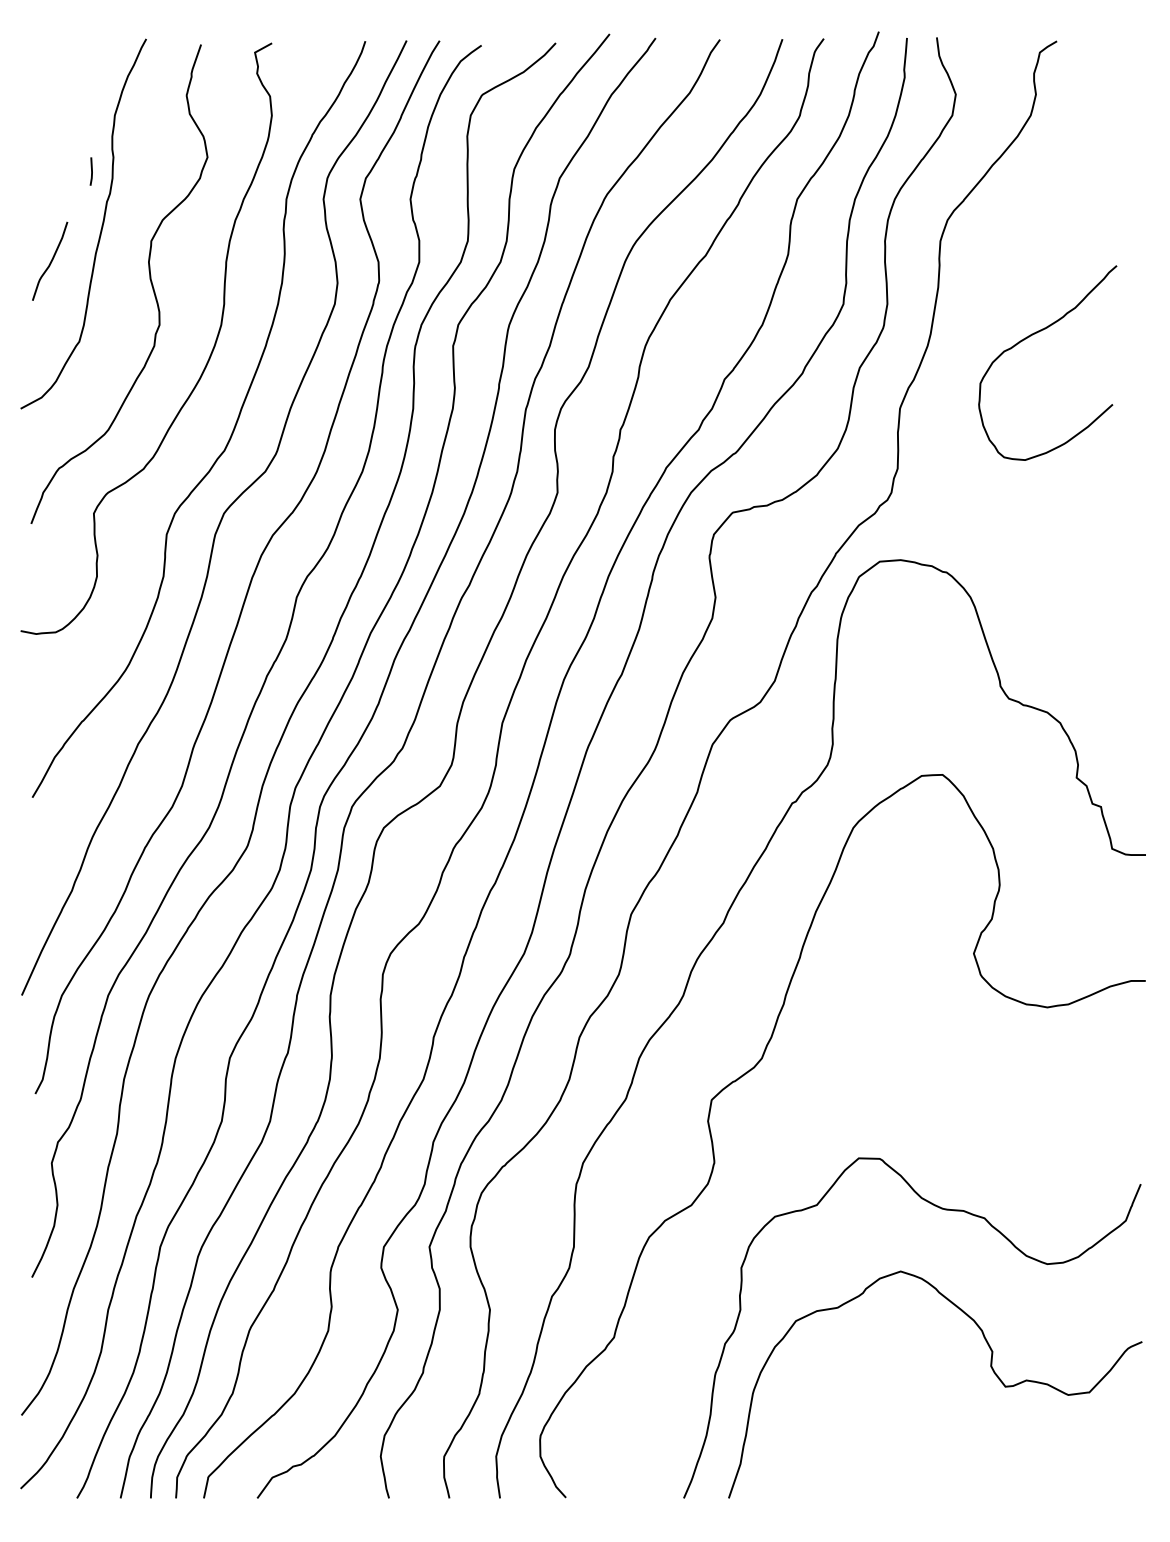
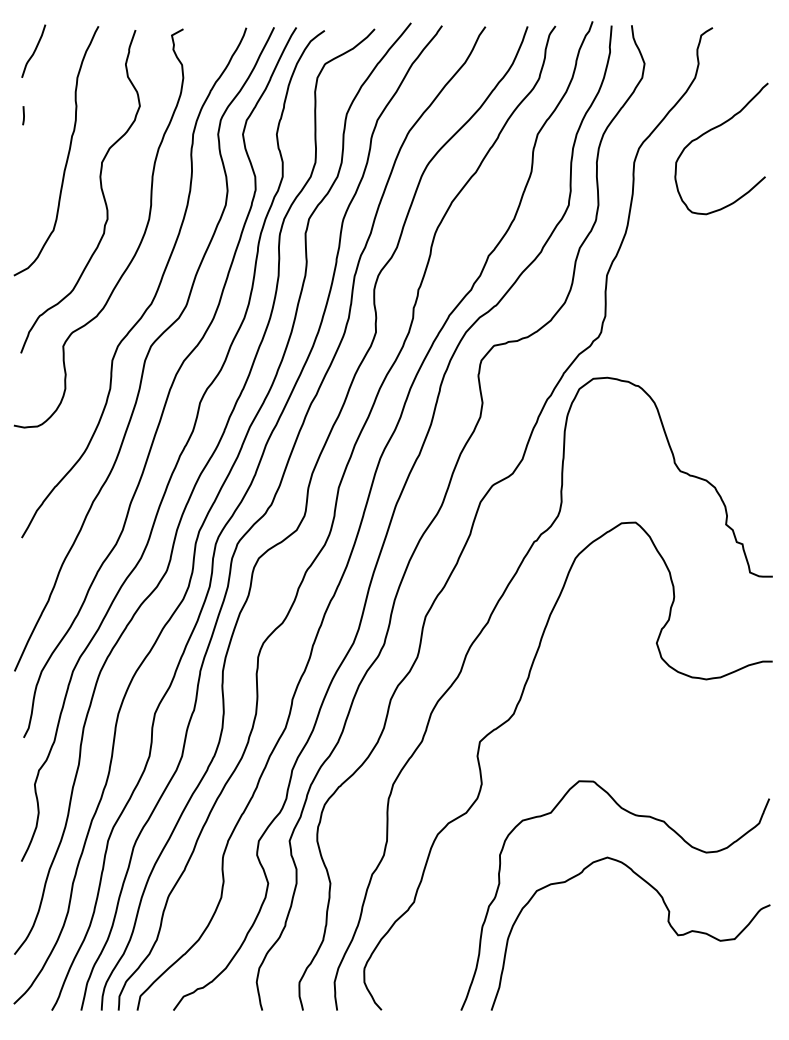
line: (91, 171) -> (23, 115), moved
curve: (51, 260) -> (34, 50), moved
curve: (1037, 334) -> (714, 129), moved

